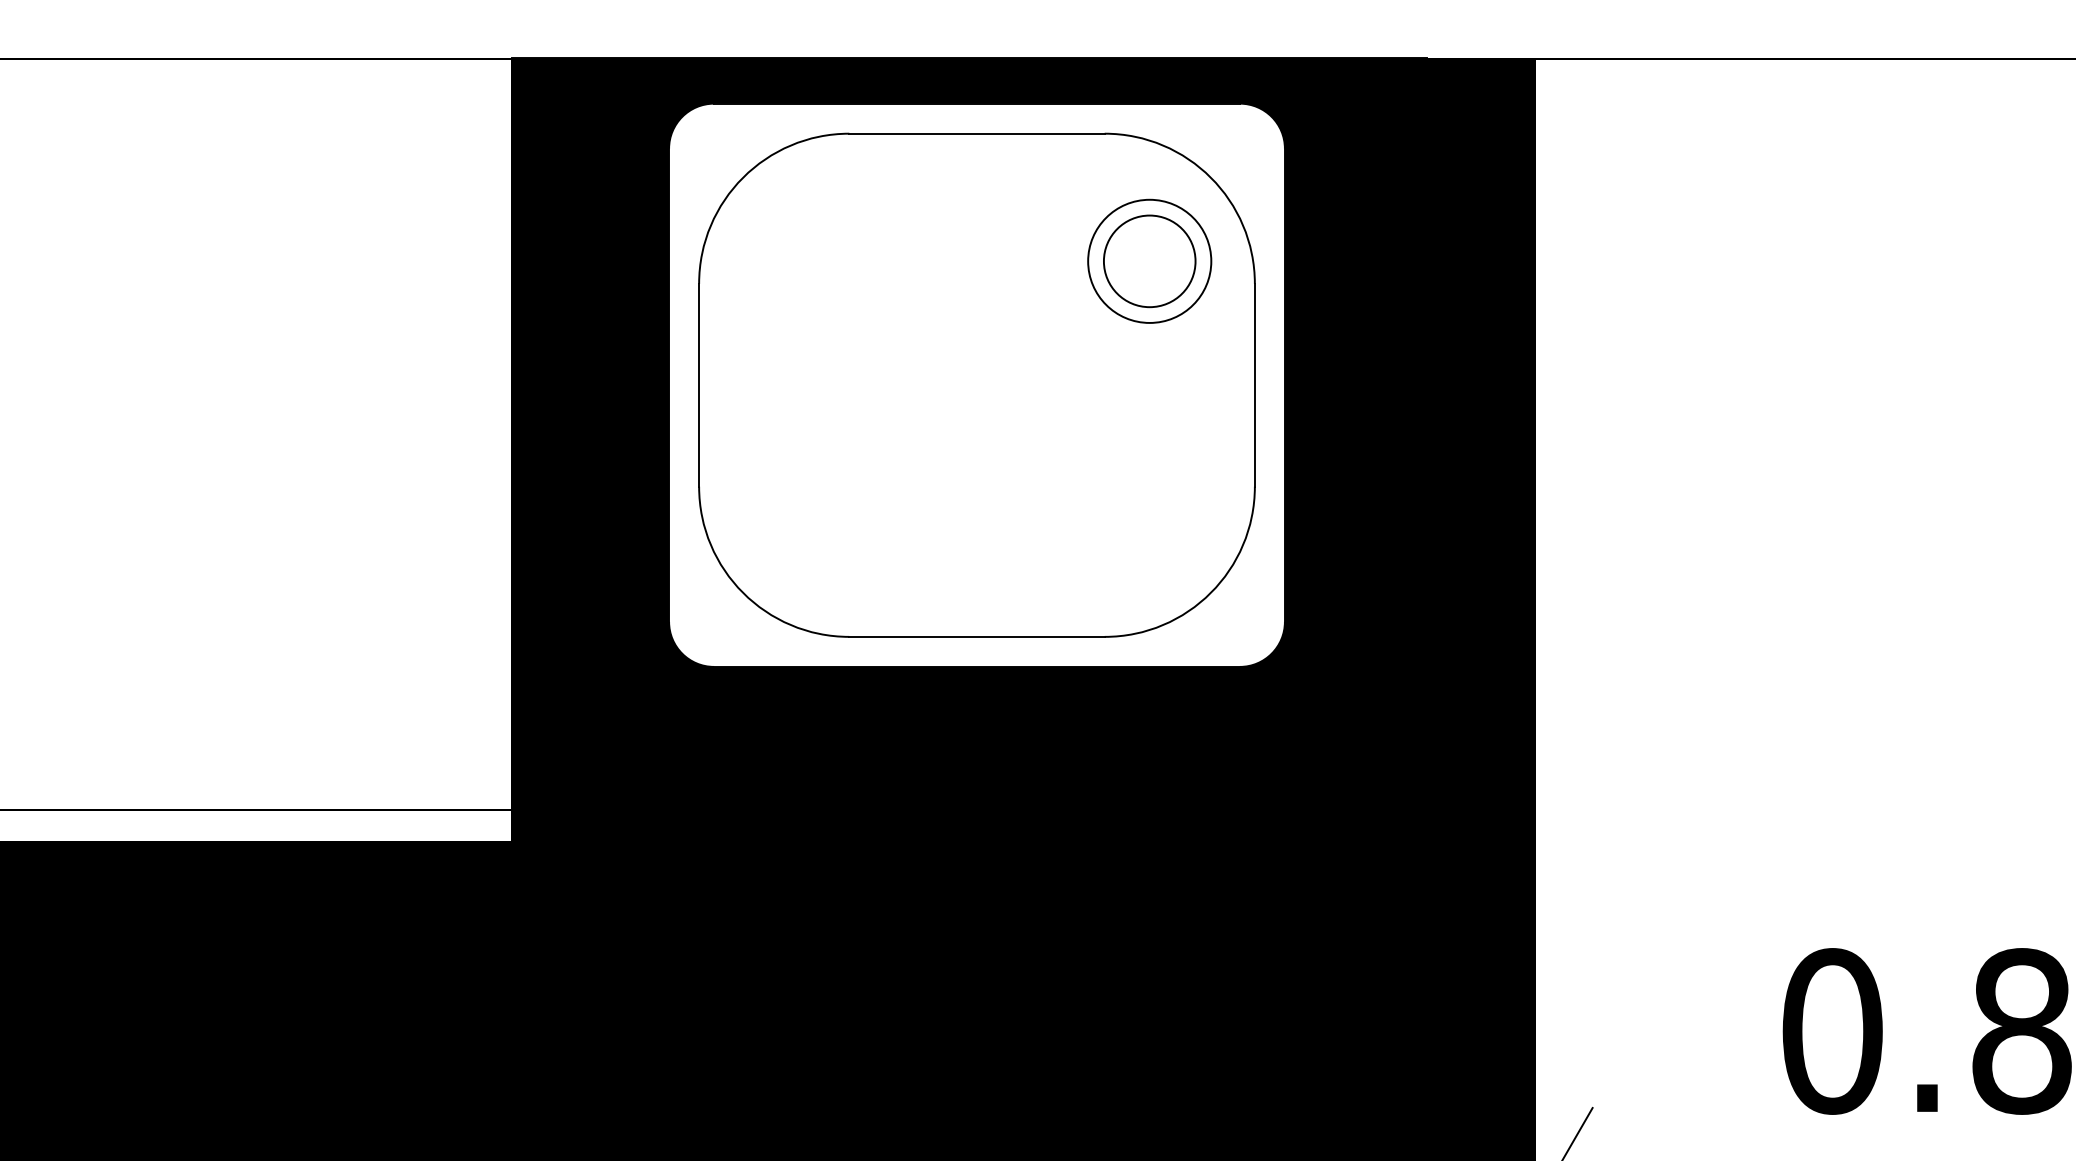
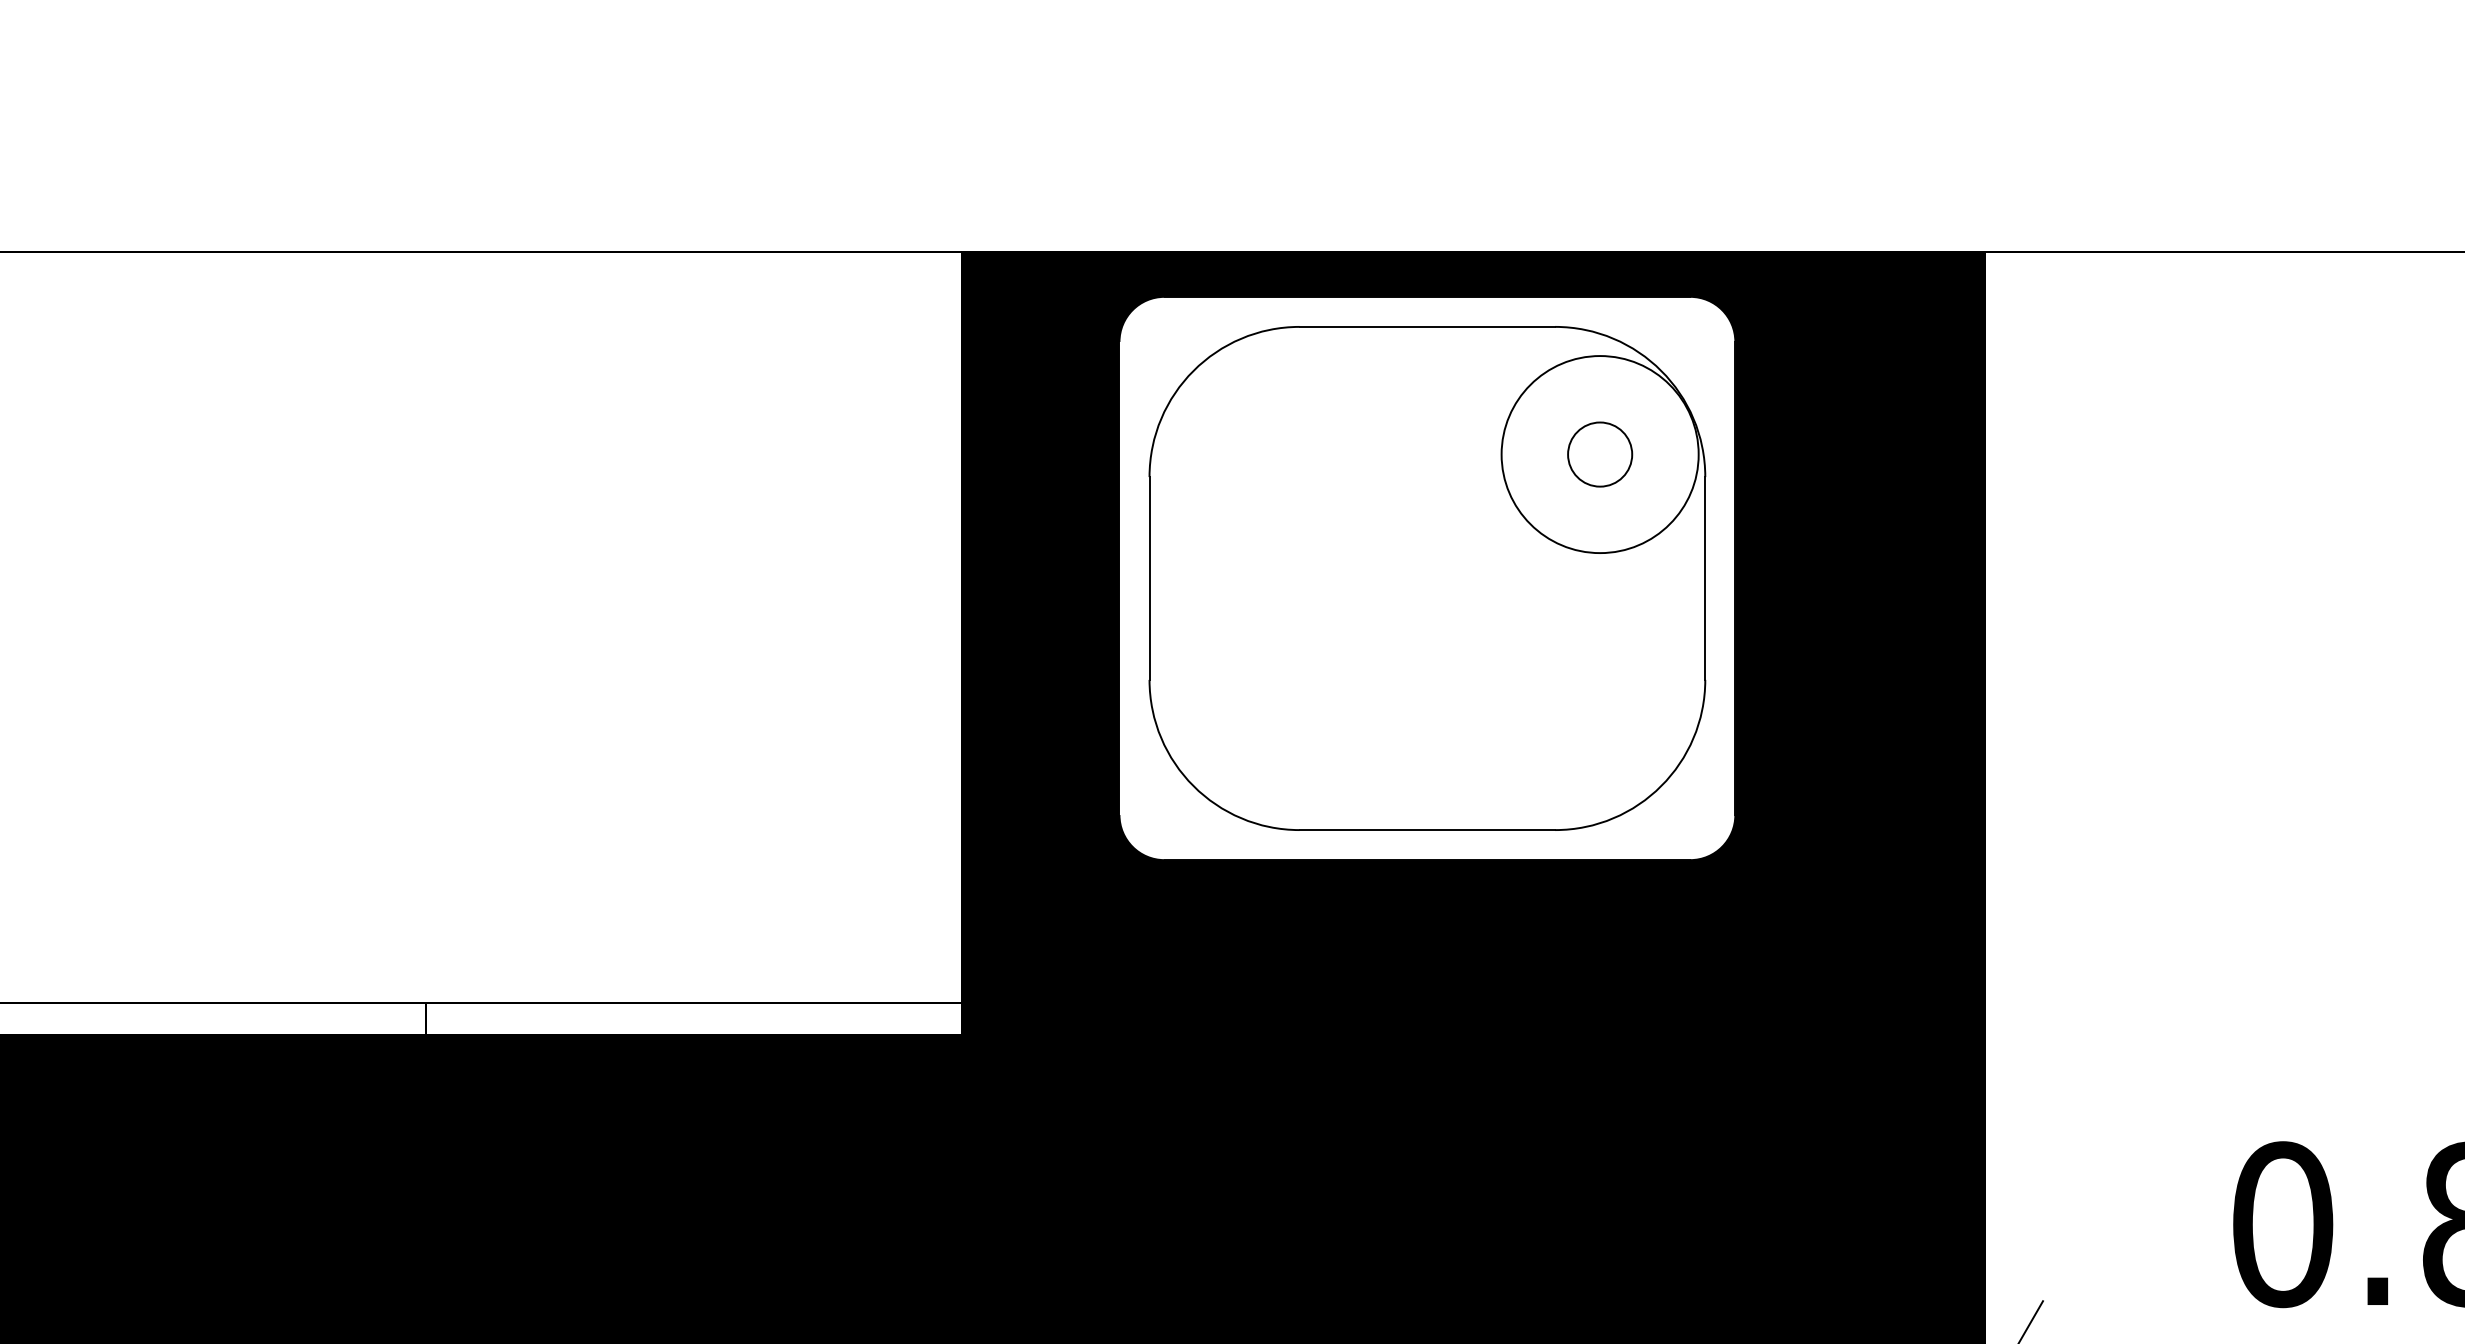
circle: (1149, 261) -> (1599, 454), size x0.7
circle: (1149, 261) -> (1599, 454), size x1.6

